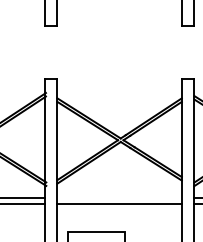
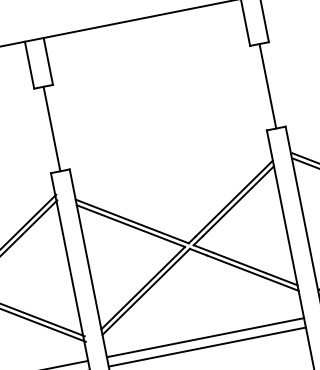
line: (51, 52) -> (52, 128), added
line: (187, 52) -> (267, 86), added
line: (119, 197) -> (205, 337), added

